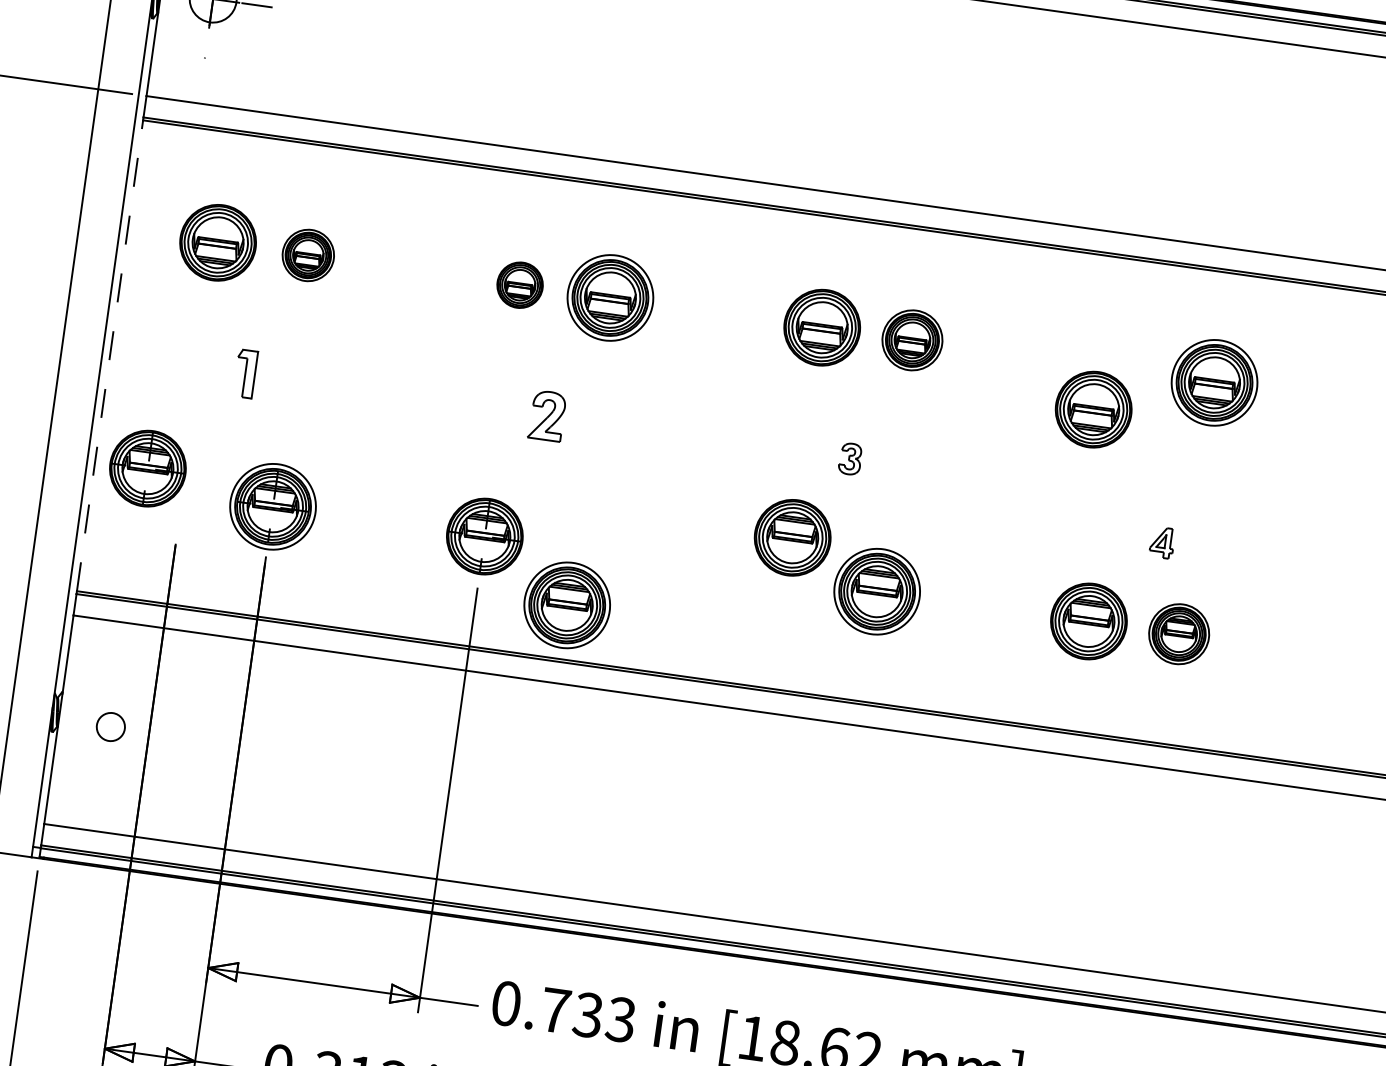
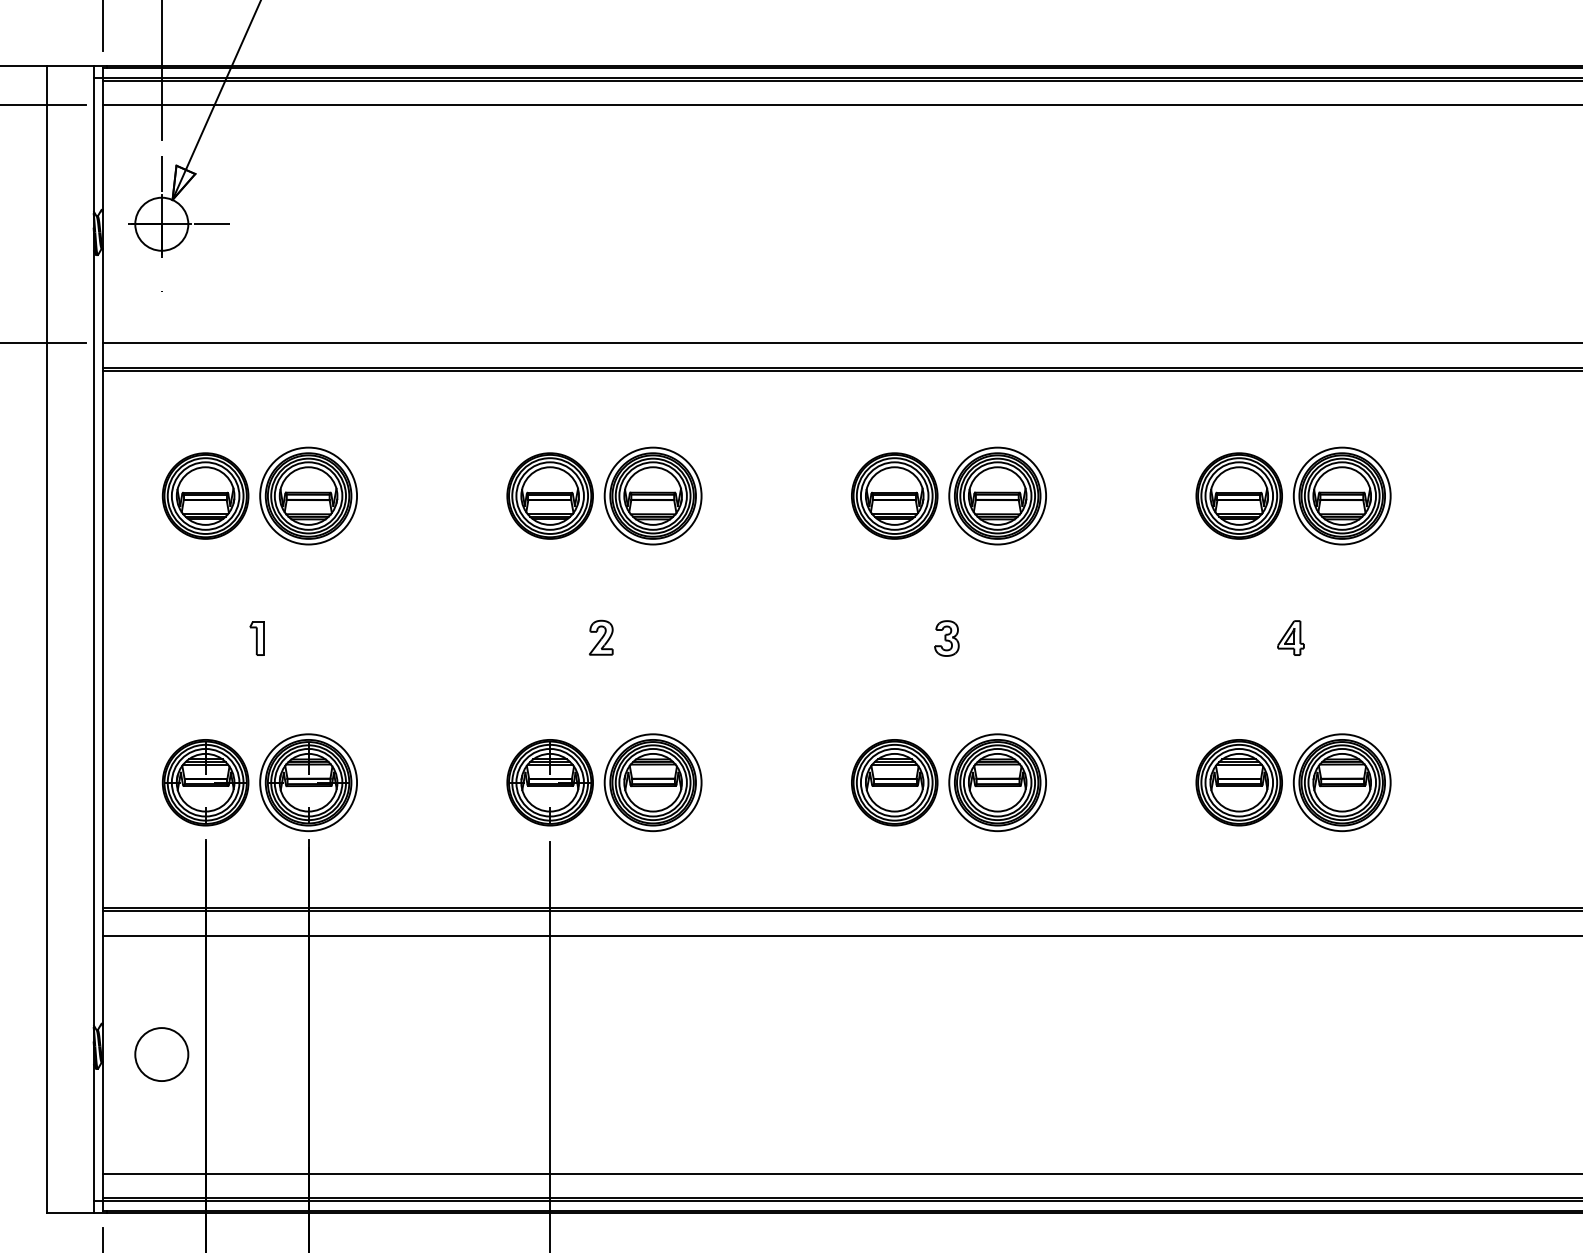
part: (308, 254) -> (308, 495), size x1.67
part: (519, 284) -> (549, 495), size x1.67
part: (912, 339) -> (997, 495), size x1.43
line: (110, 355) -> (102, 639), dashed -> solid
part: (245, 373) -> (256, 638), size x0.62
part: (1093, 409) -> (1238, 495), moved
part: (547, 415) -> (601, 637), size x0.62
part: (147, 468) -> (205, 782), moved
part: (792, 537) -> (894, 782), moved
part: (1162, 542) -> (1290, 637), moved
part: (566, 605) -> (652, 782), moved
part: (1178, 633) -> (1341, 782), size x1.43
circle: (110, 726) -> (161, 1054), size x1.67

